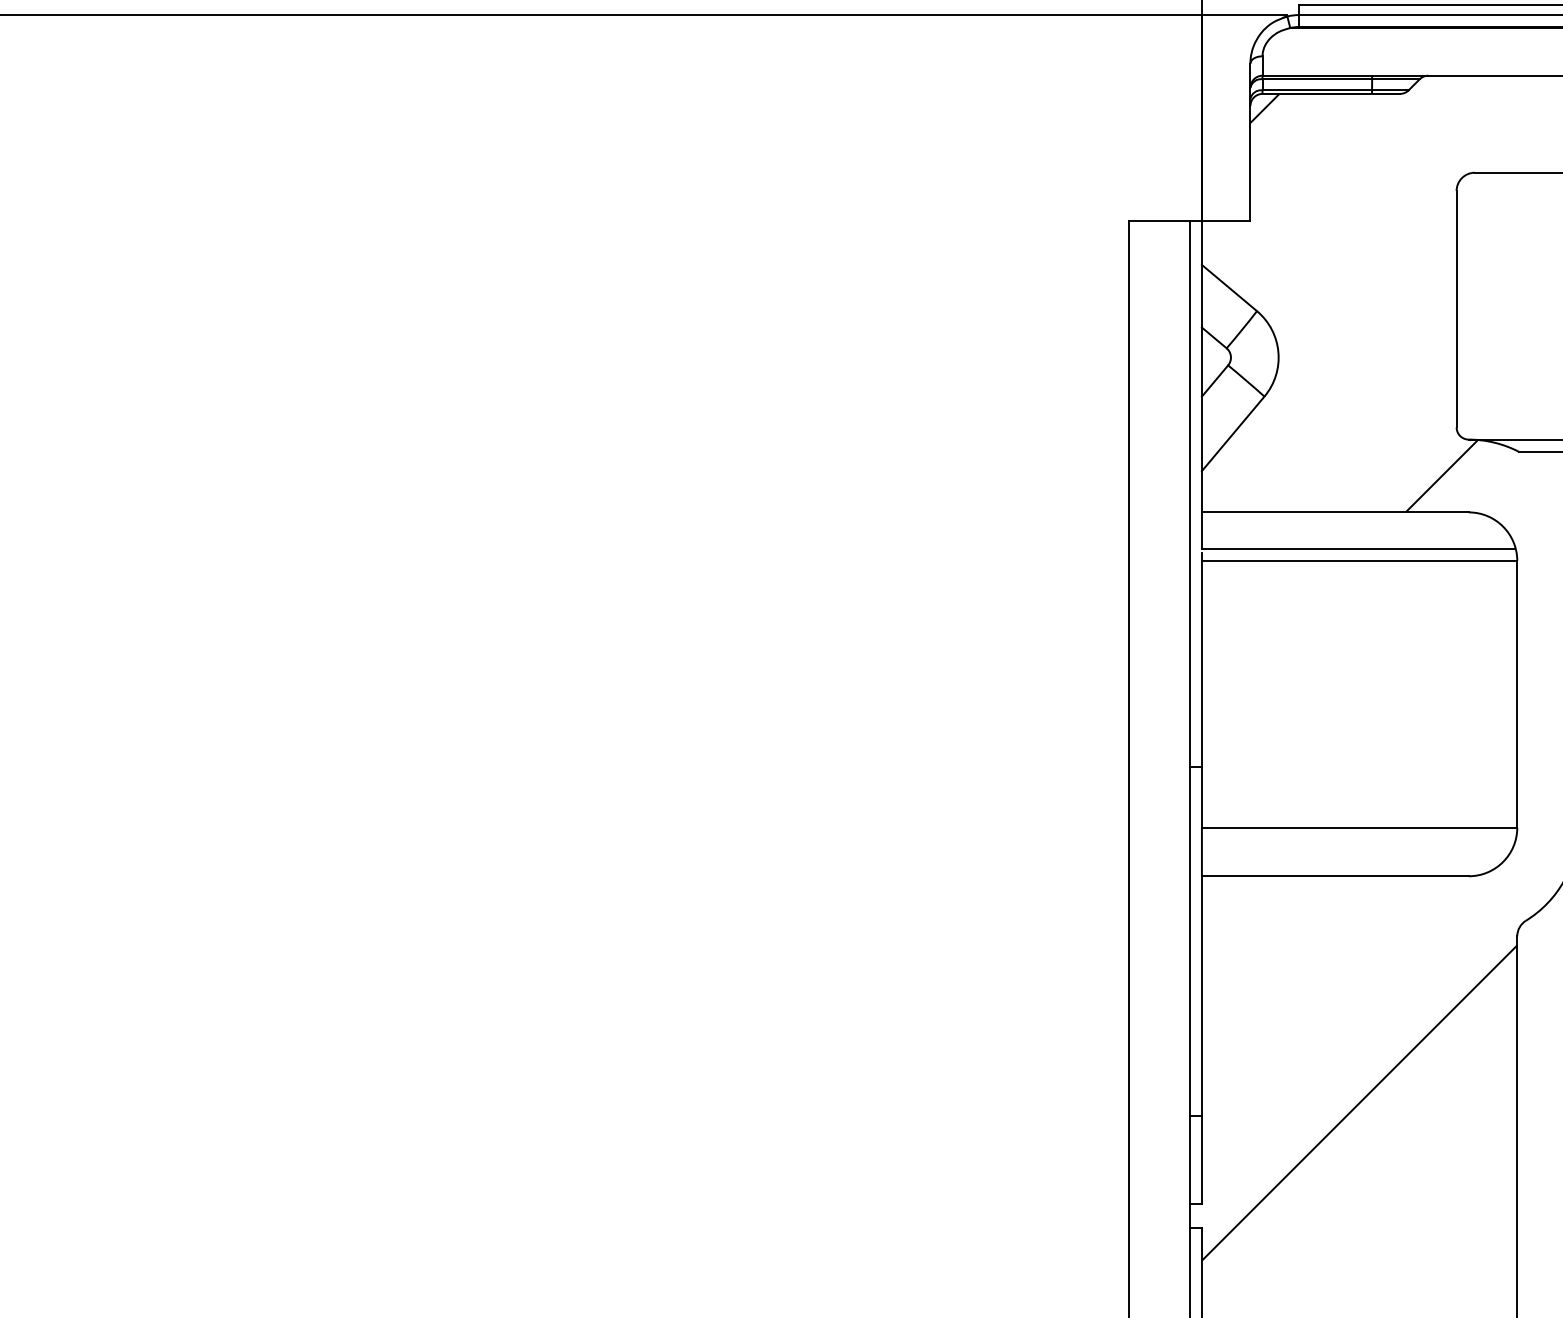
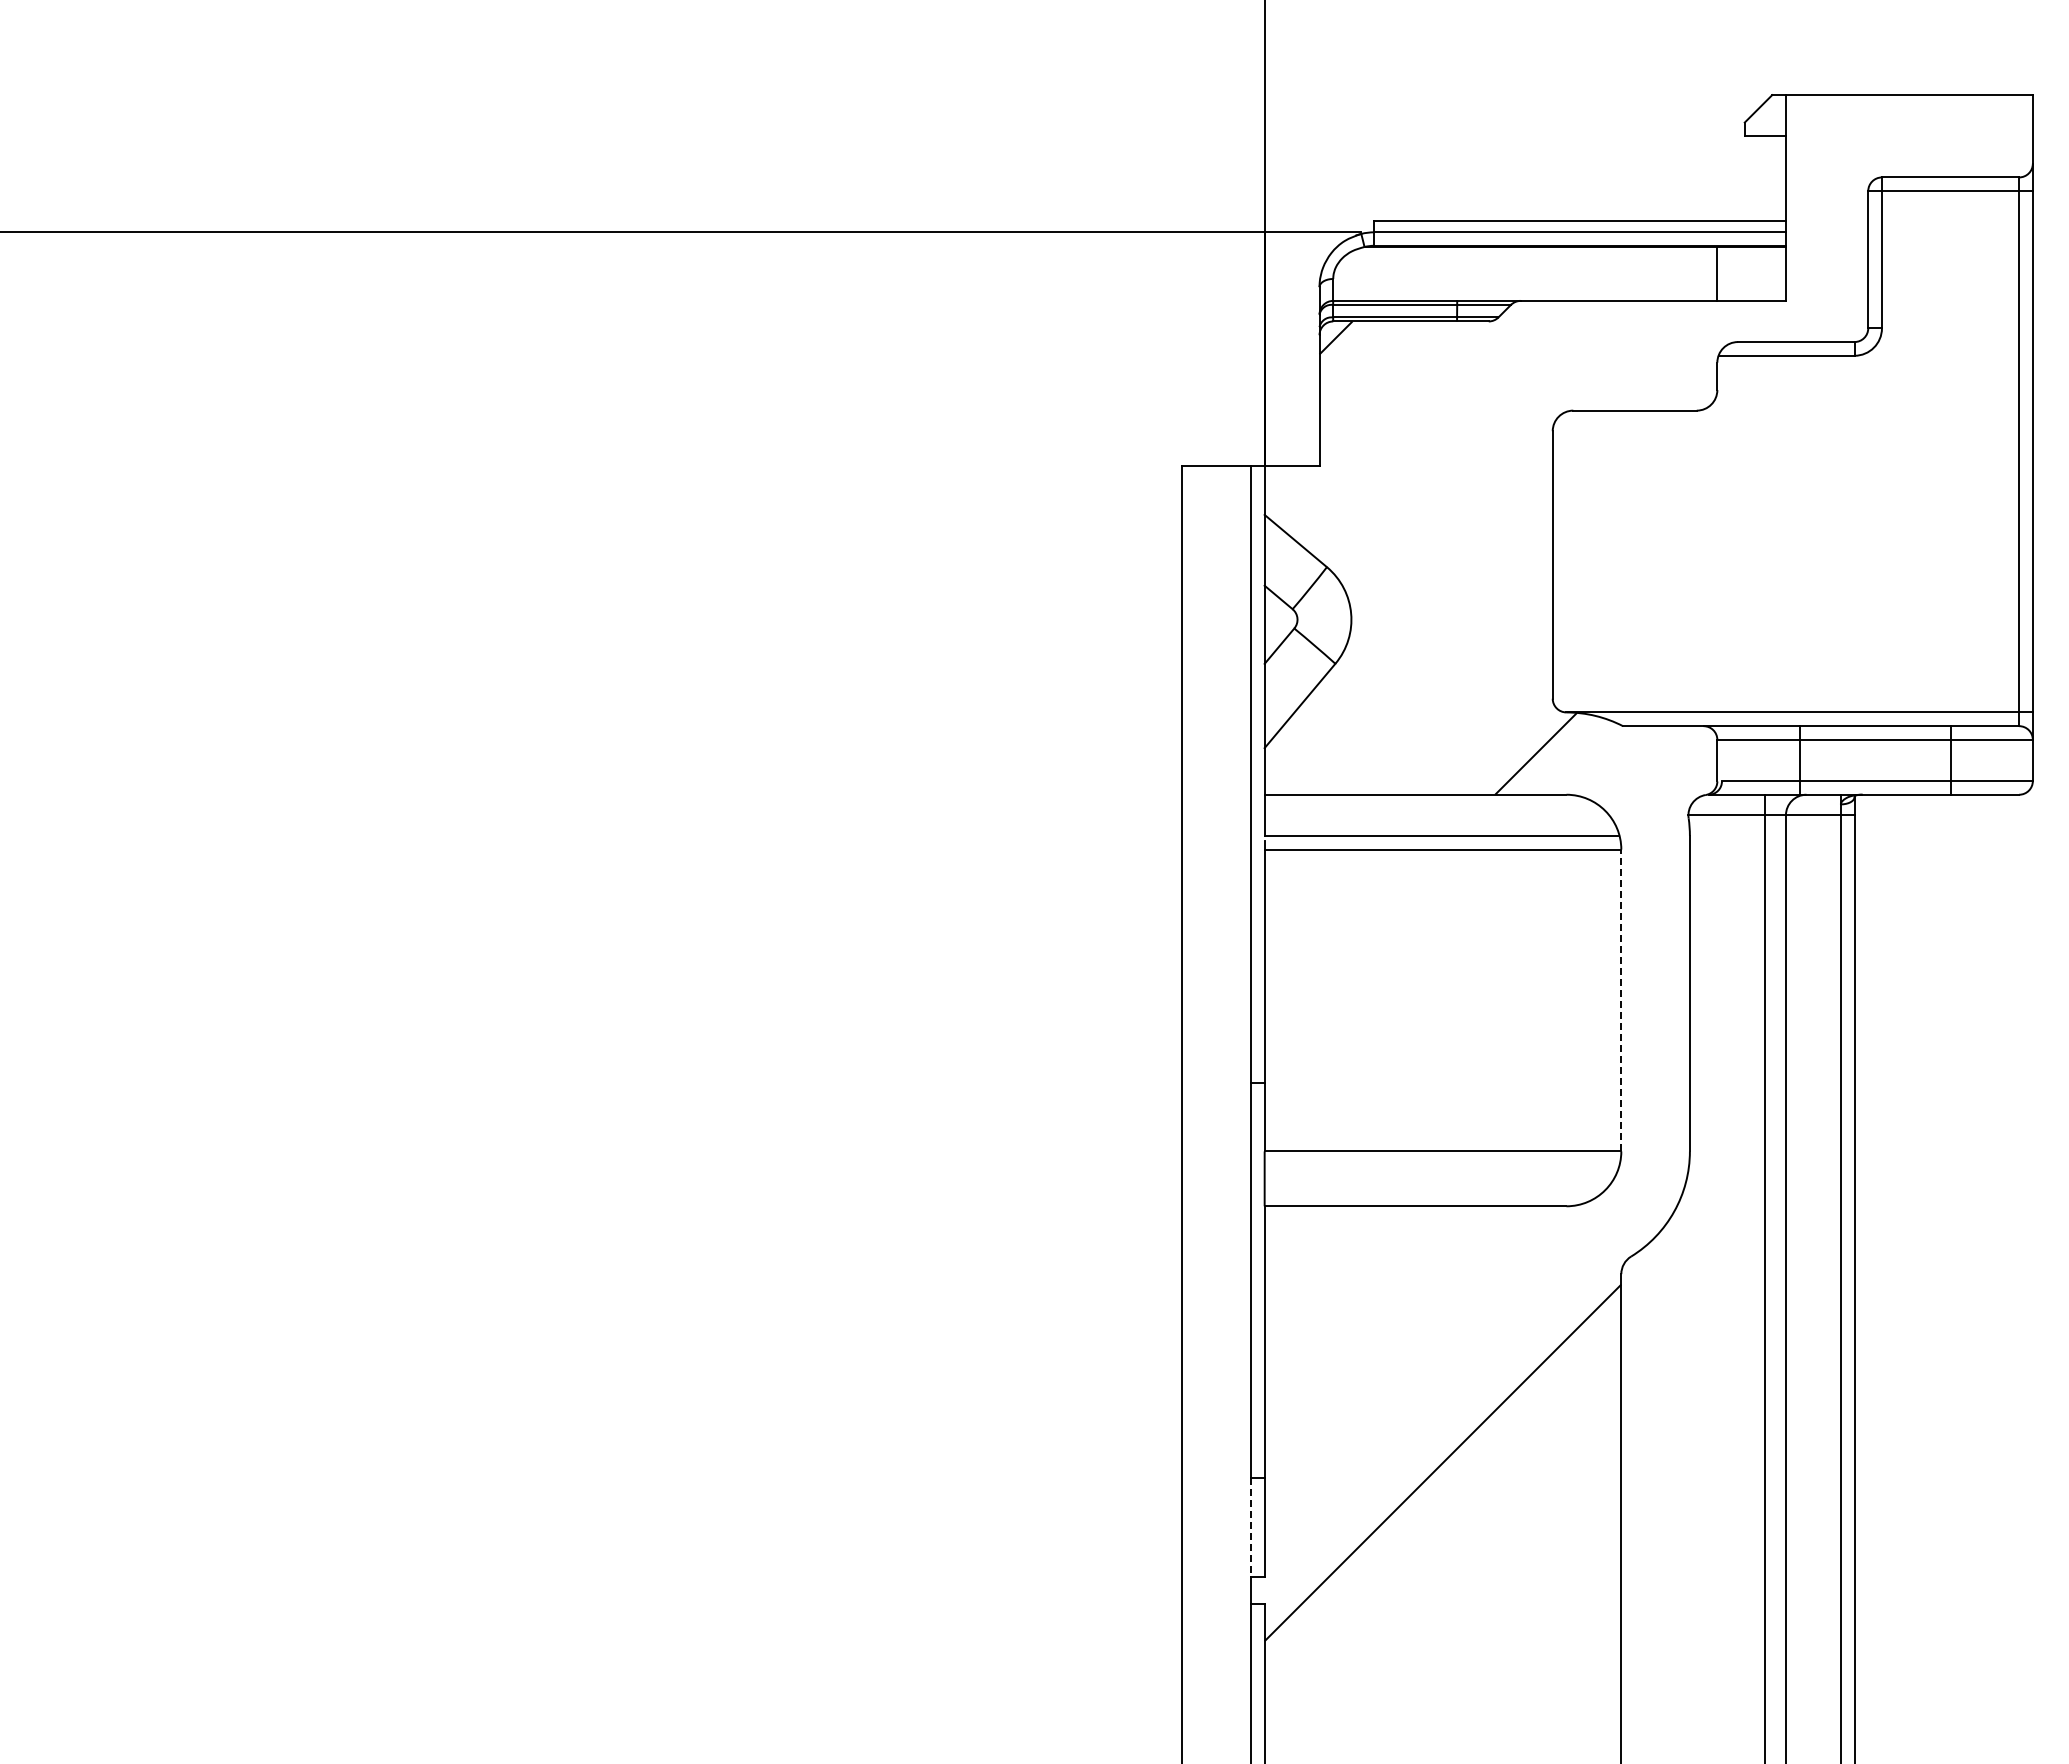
line: (1517, 694) -> (1621, 1000), solid -> dashed
line: (1189, 1160) -> (1250, 1527), solid -> dashed

